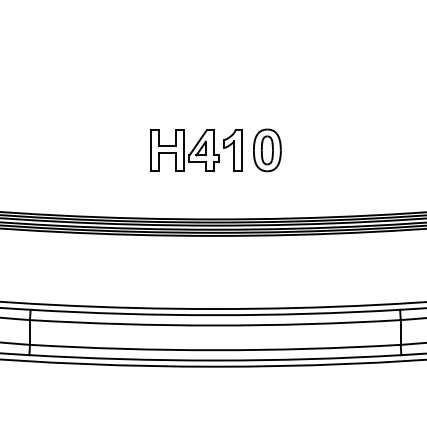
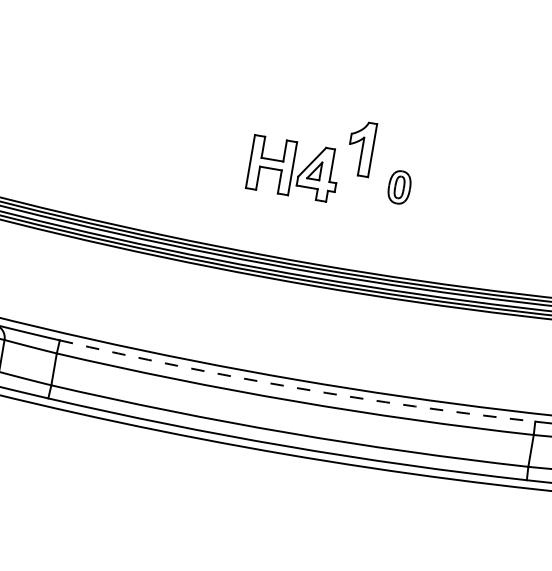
part: (232, 150) -> (359, 148), moved
part: (267, 150) -> (399, 187), size x0.6
arc: (215, 315) -> (296, 388), solid -> dashed

